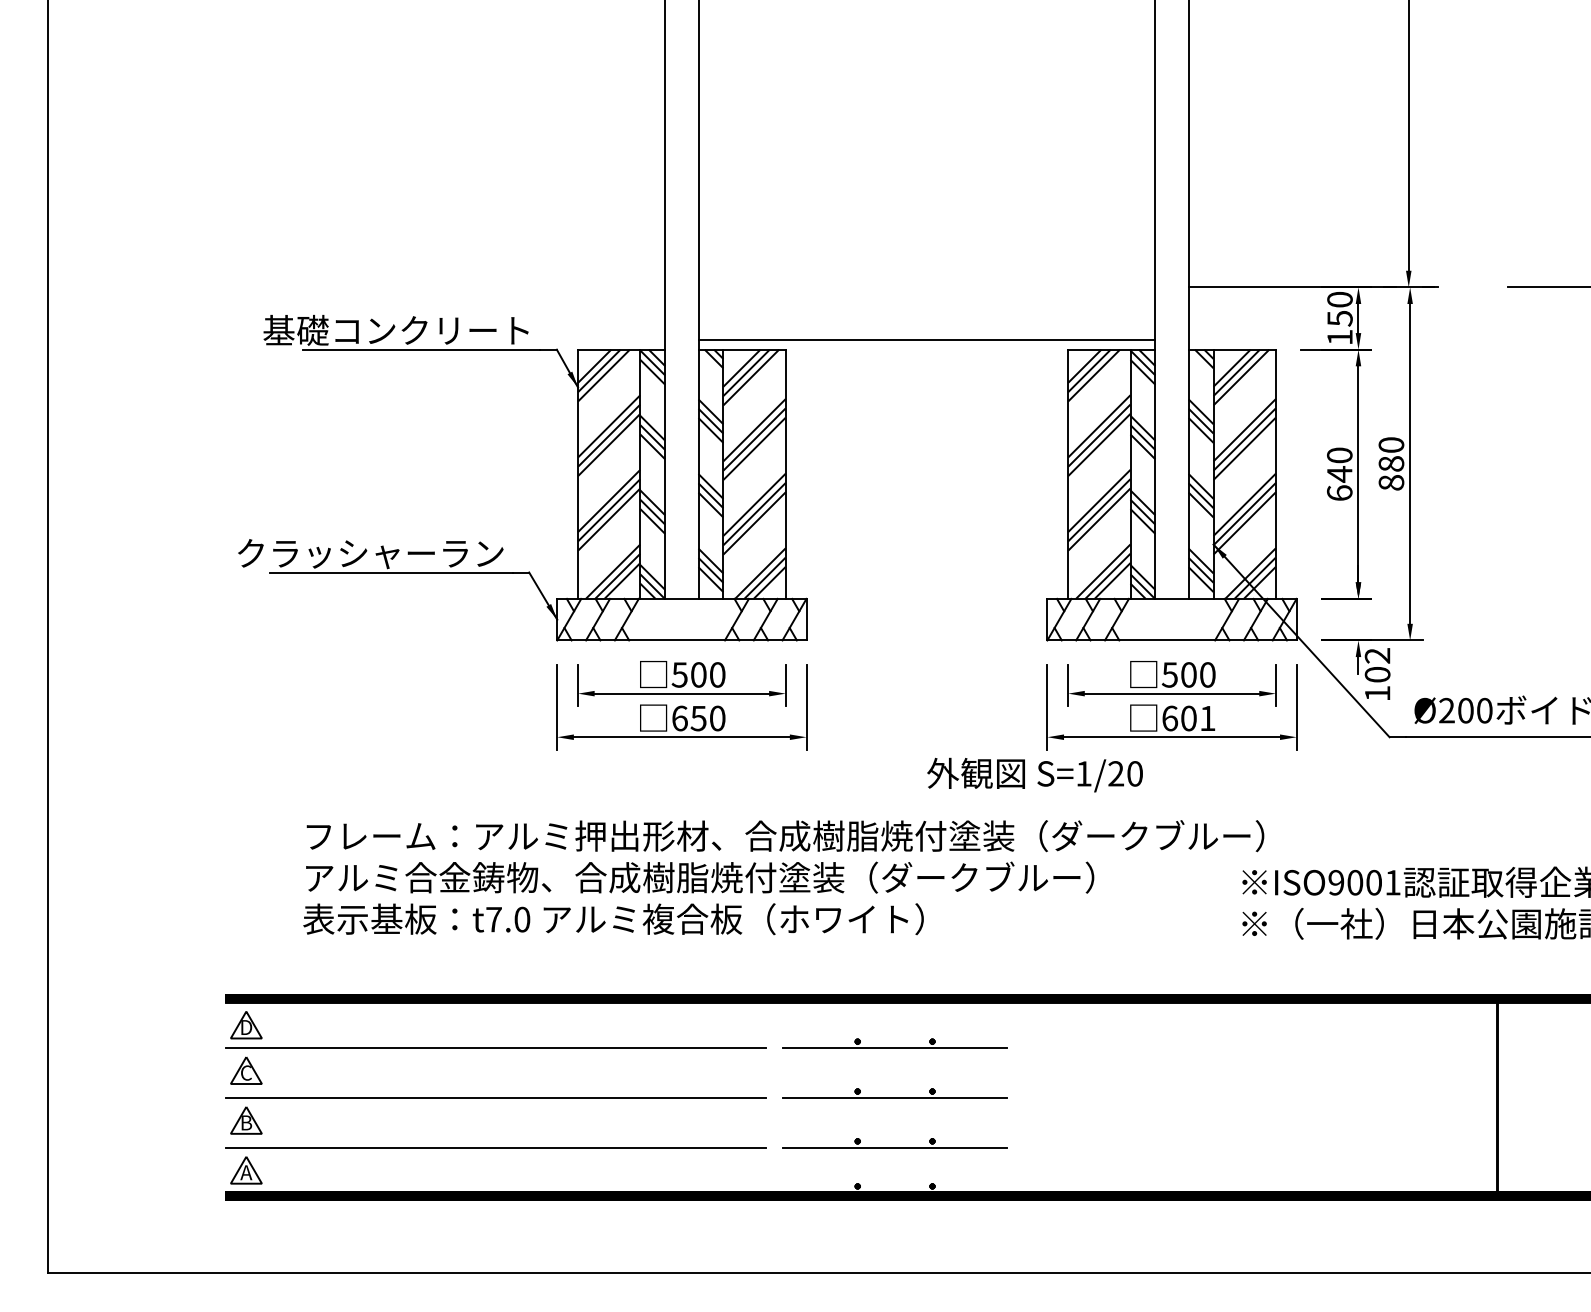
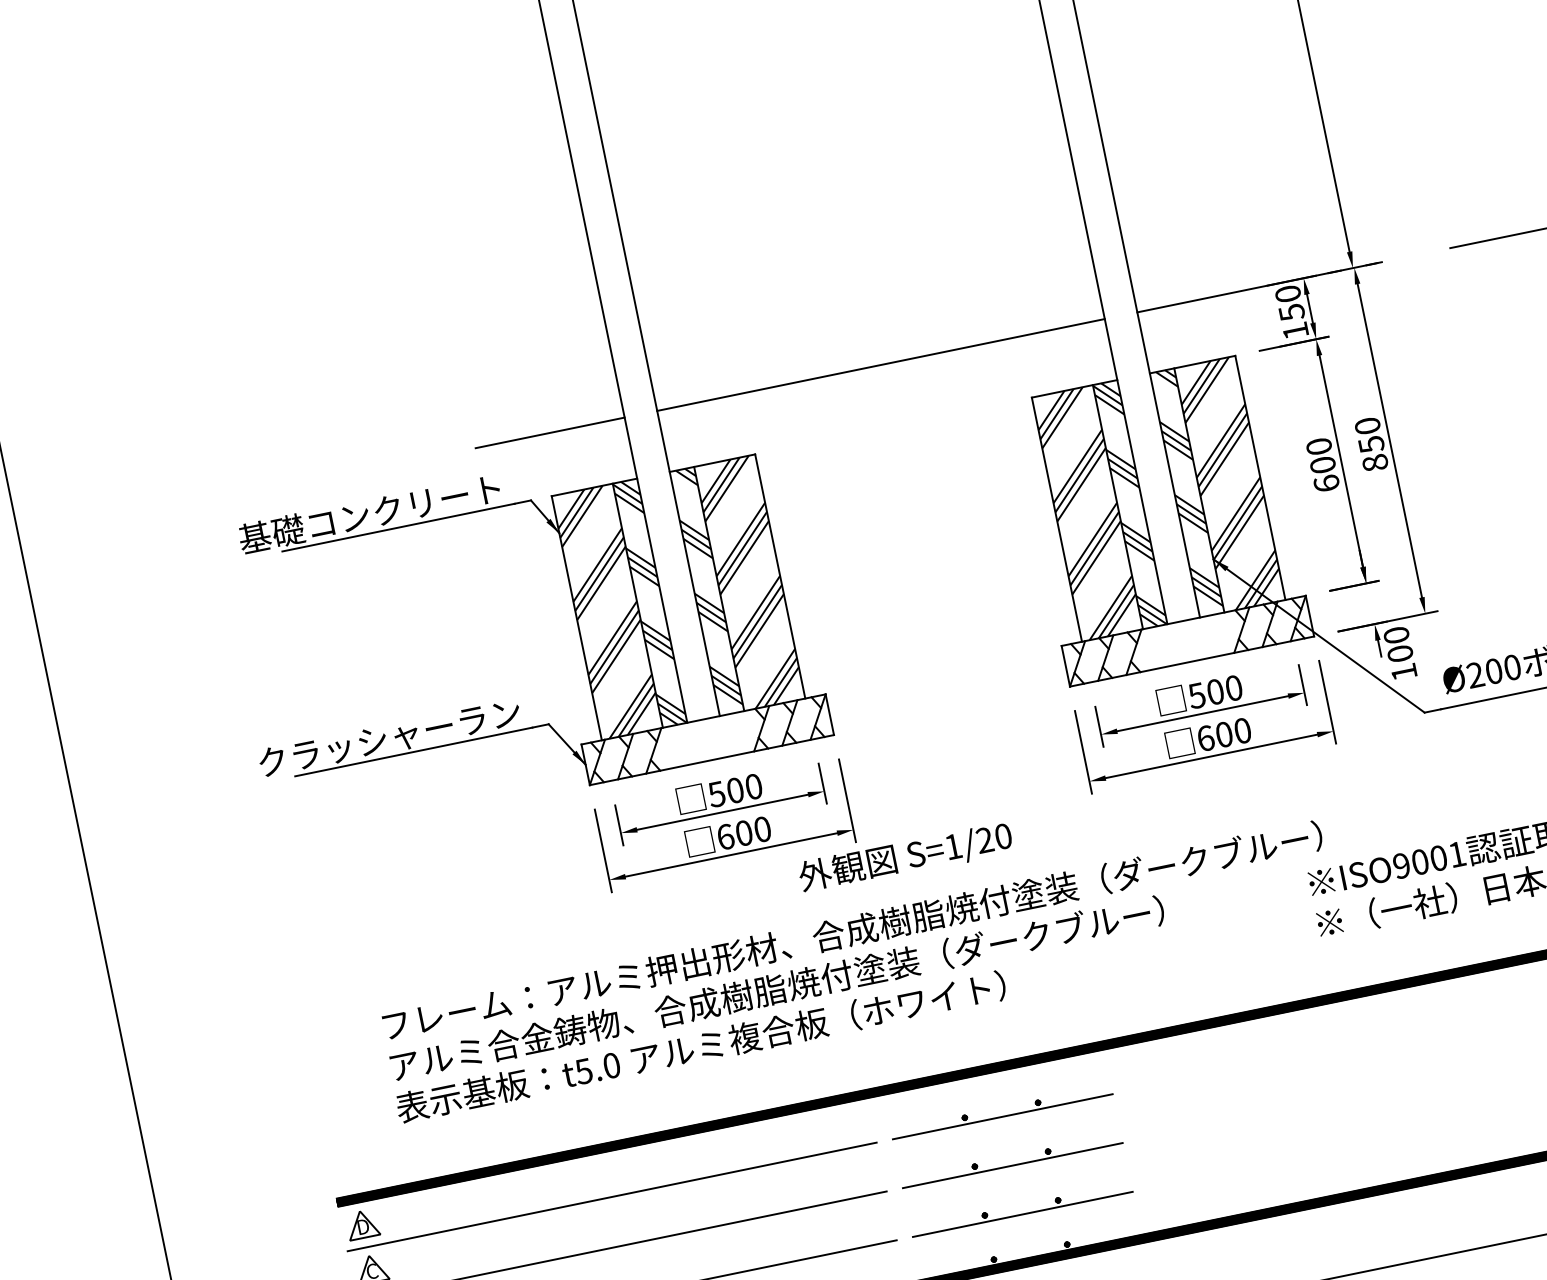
line: (589, 287) -> (550, 432), added
line: (926, 340) -> (880, 365), moved
text: (1391, 464) -> (1371, 445), 880 -> 850
text: (1339, 474) -> (1322, 465), 640 -> 600
text: (1377, 655) -> (1396, 635), 102 -> 100
text: (698, 718) -> (743, 833), 650 -> 600
text: (1207, 718) -> (1242, 730), 601 -> 600
text: (1034, 774) -> (905, 857), moved
text: (493, 919) -> (583, 1071), t7.0 -> t5.0

